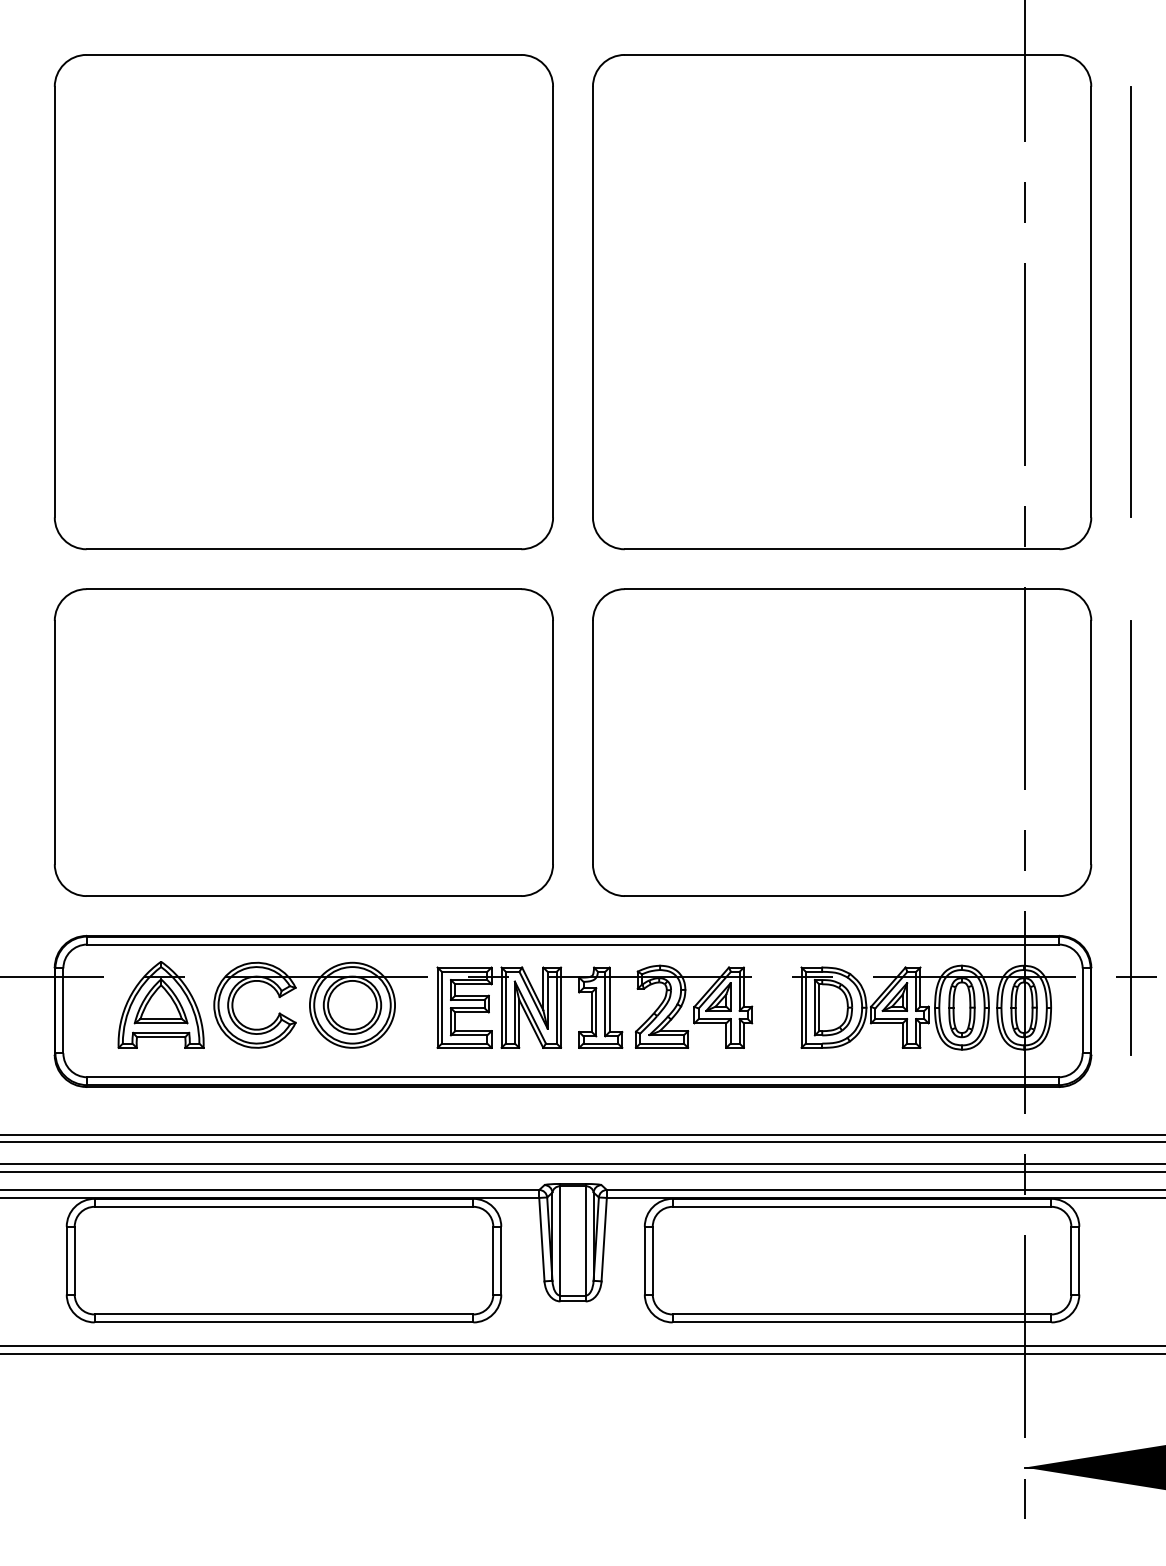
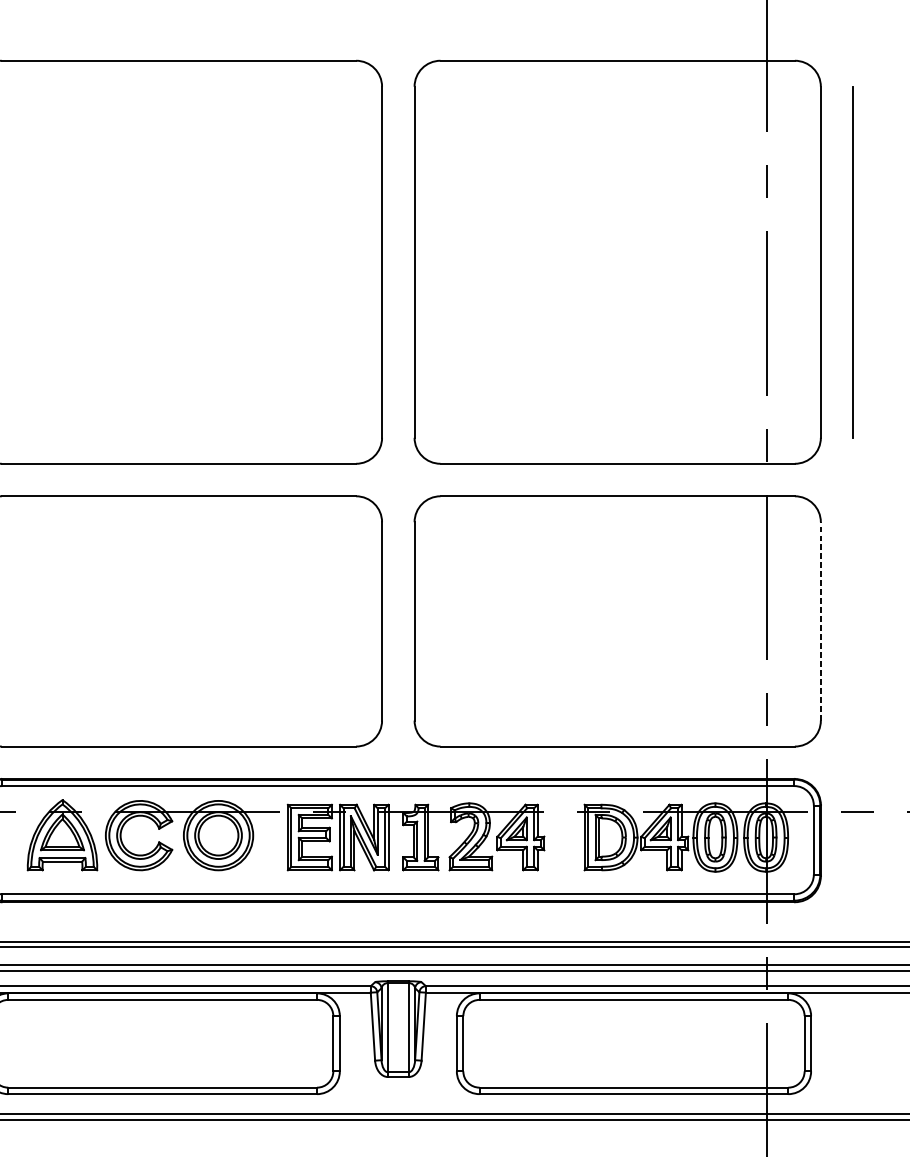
line: (1091, 742) -> (821, 621), solid -> dashed
line: (1131, 837) -> (853, 698), removed

